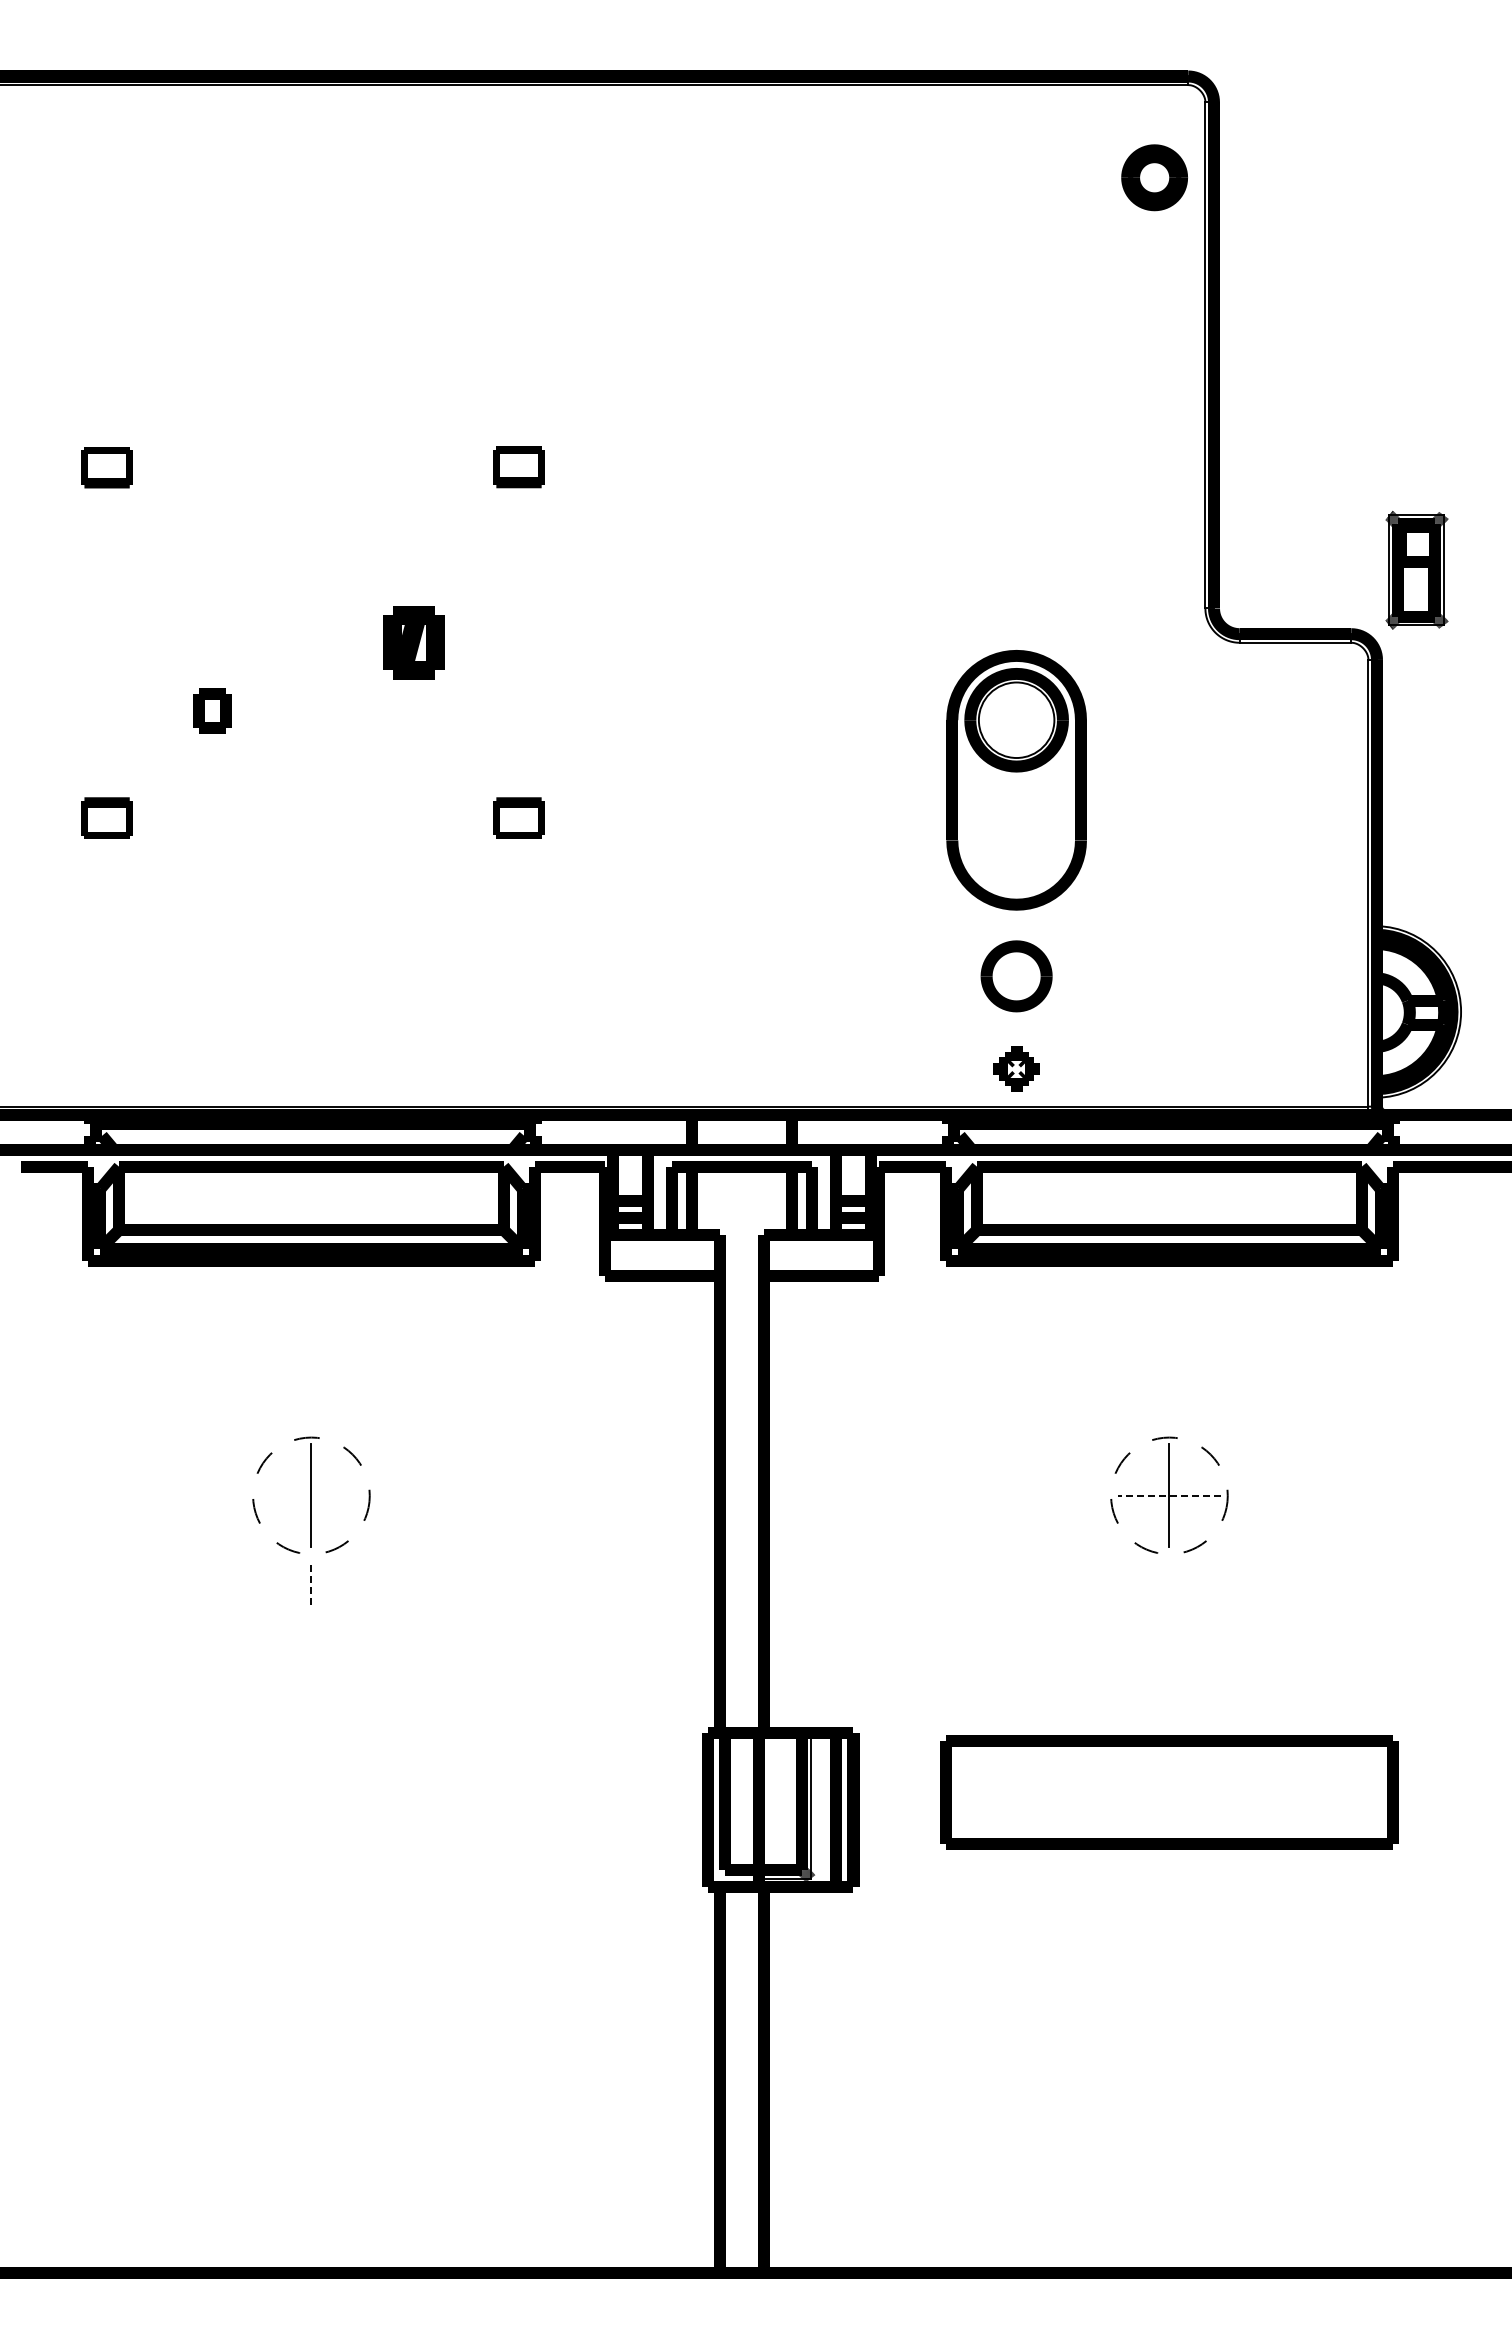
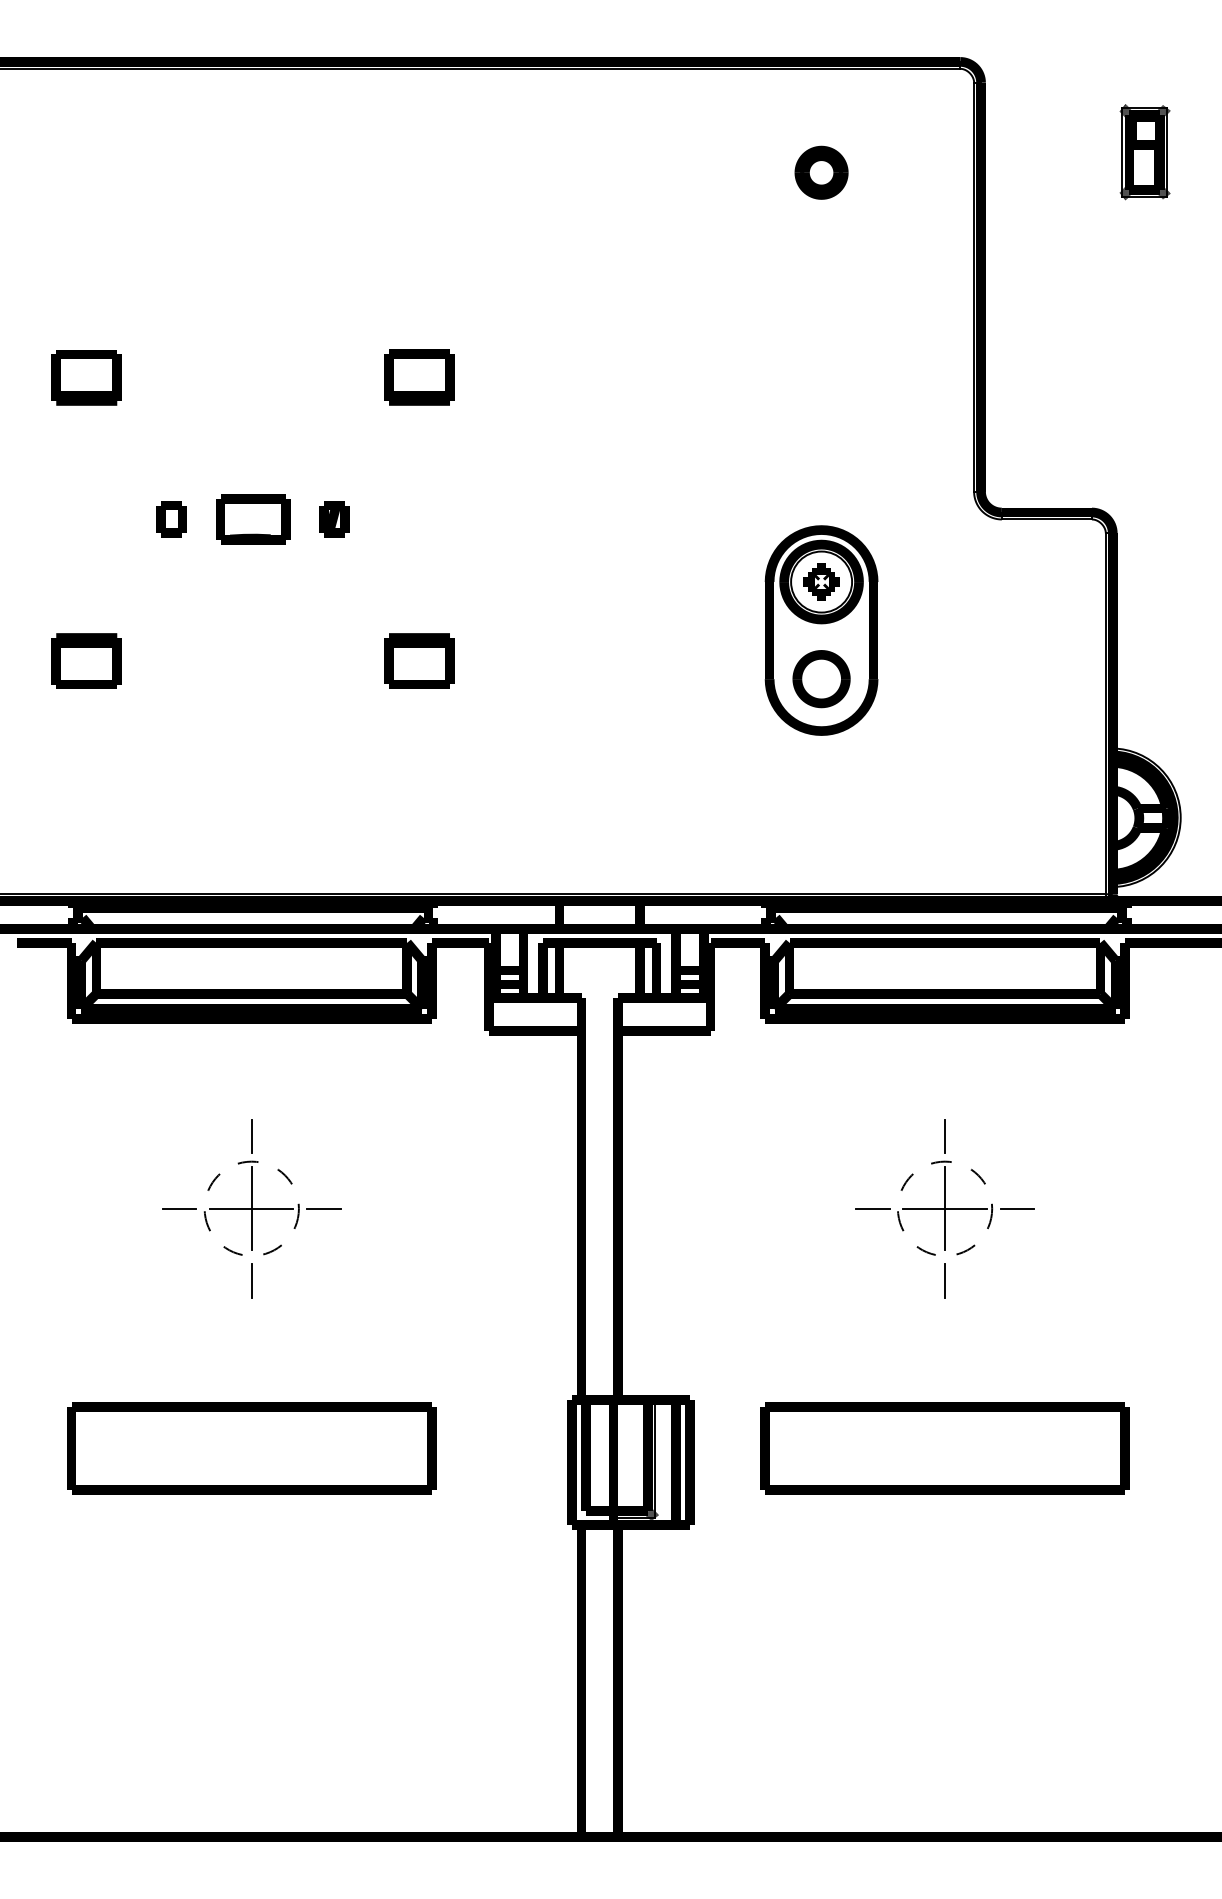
part: (1154, 177) -> (821, 172), moved
part: (106, 467) -> (86, 377), size x1.67
part: (518, 467) -> (419, 377), size x1.67
part: (1416, 569) -> (1144, 151), moved
part: (312, 642) -> (252, 519), added
part: (413, 642) -> (334, 519), size x0.62
part: (212, 710) -> (171, 519), moved
part: (106, 817) -> (86, 660), size x1.67
part: (518, 817) -> (419, 660), size x1.67
part: (1016, 976) -> (821, 679), moved
part: (1016, 1068) -> (821, 581), moved
line: (311, 1406) -> (251, 1136), added
line: (1168, 1406) -> (944, 1136), added
line: (222, 1495) -> (179, 1208), added
line: (310, 1495) -> (251, 1208), added
line: (400, 1495) -> (323, 1208), added
line: (1079, 1495) -> (872, 1208), added
line: (1168, 1495) -> (944, 1208), dashed -> solid
line: (1258, 1495) -> (1017, 1208), added
line: (1169, 1584) -> (945, 1280), added
line: (311, 1585) -> (251, 1281), dashed -> solid
part: (311, 1792) -> (251, 1448), added

